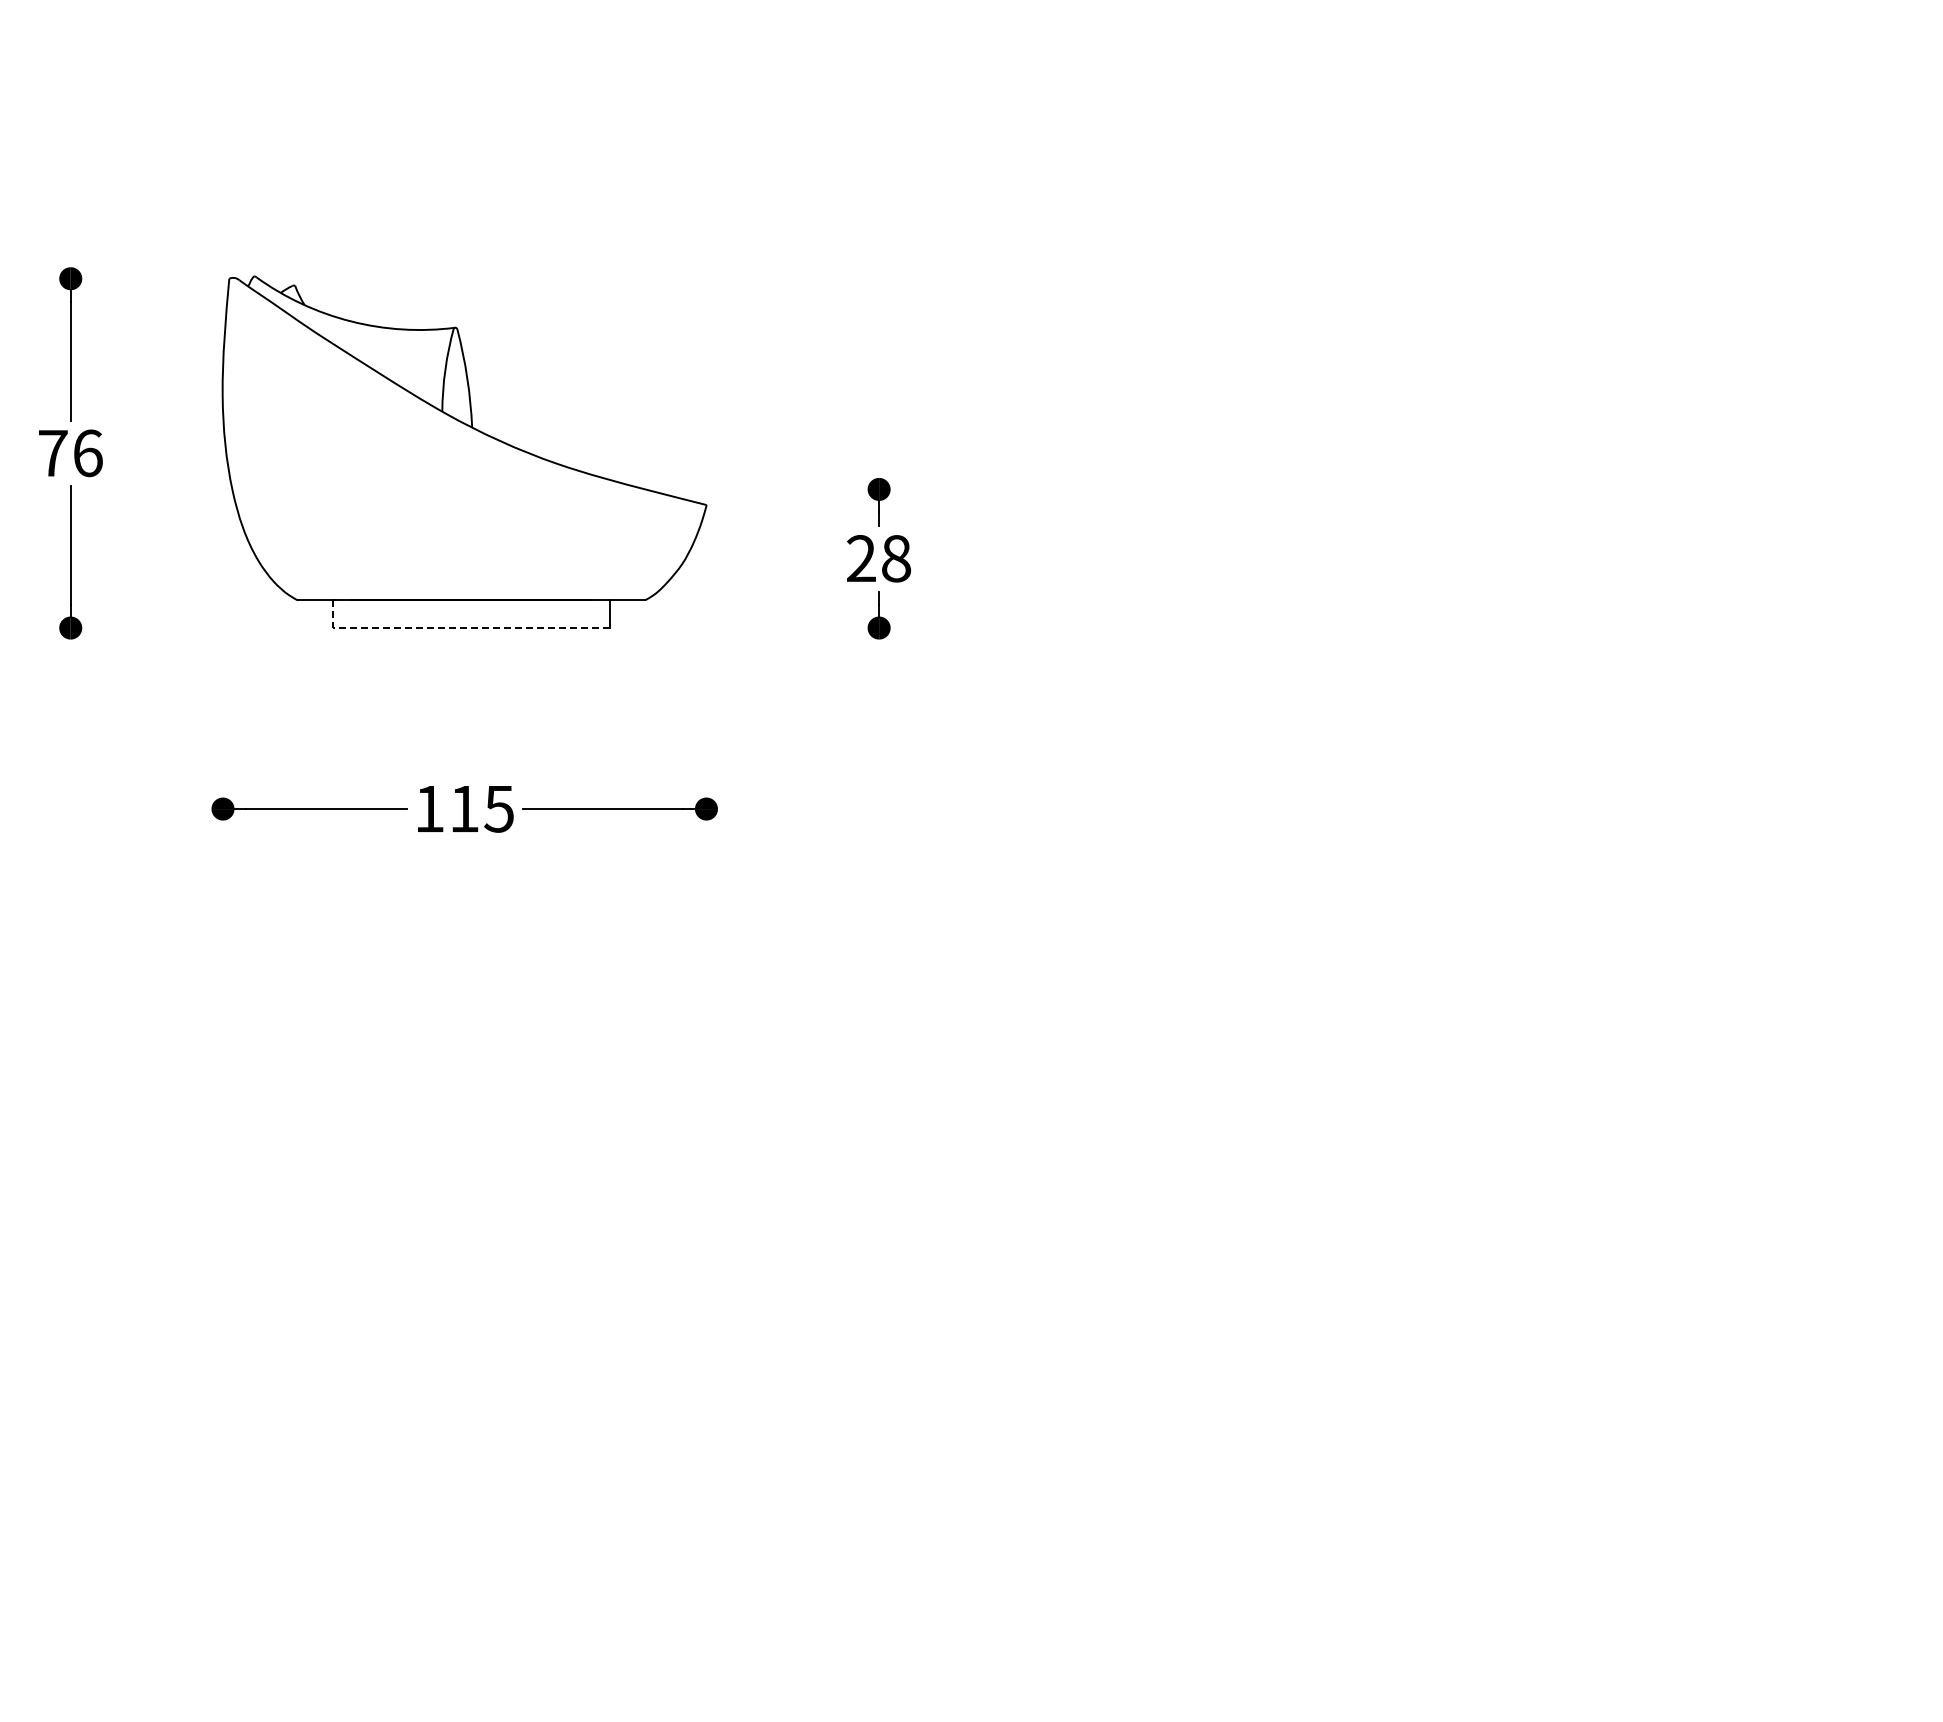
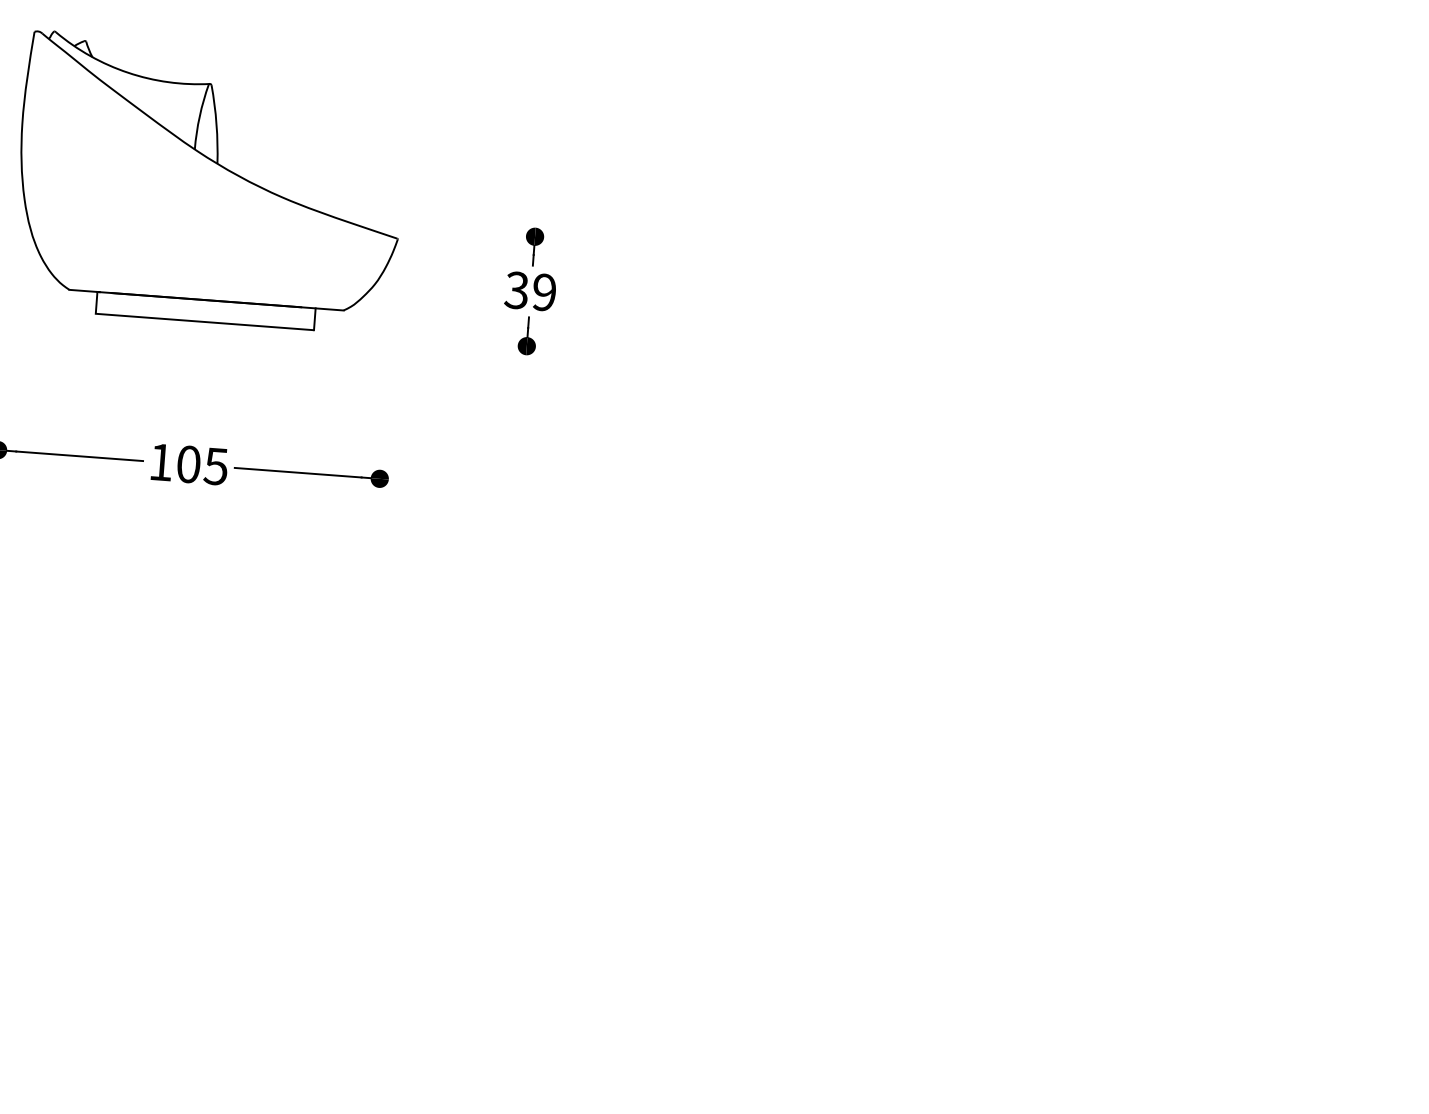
text: (878, 558) -> (530, 291), 28 -> 39
line: (453, 628) -> (190, 321), dashed -> solid
text: (464, 808) -> (188, 464), 115 -> 105

